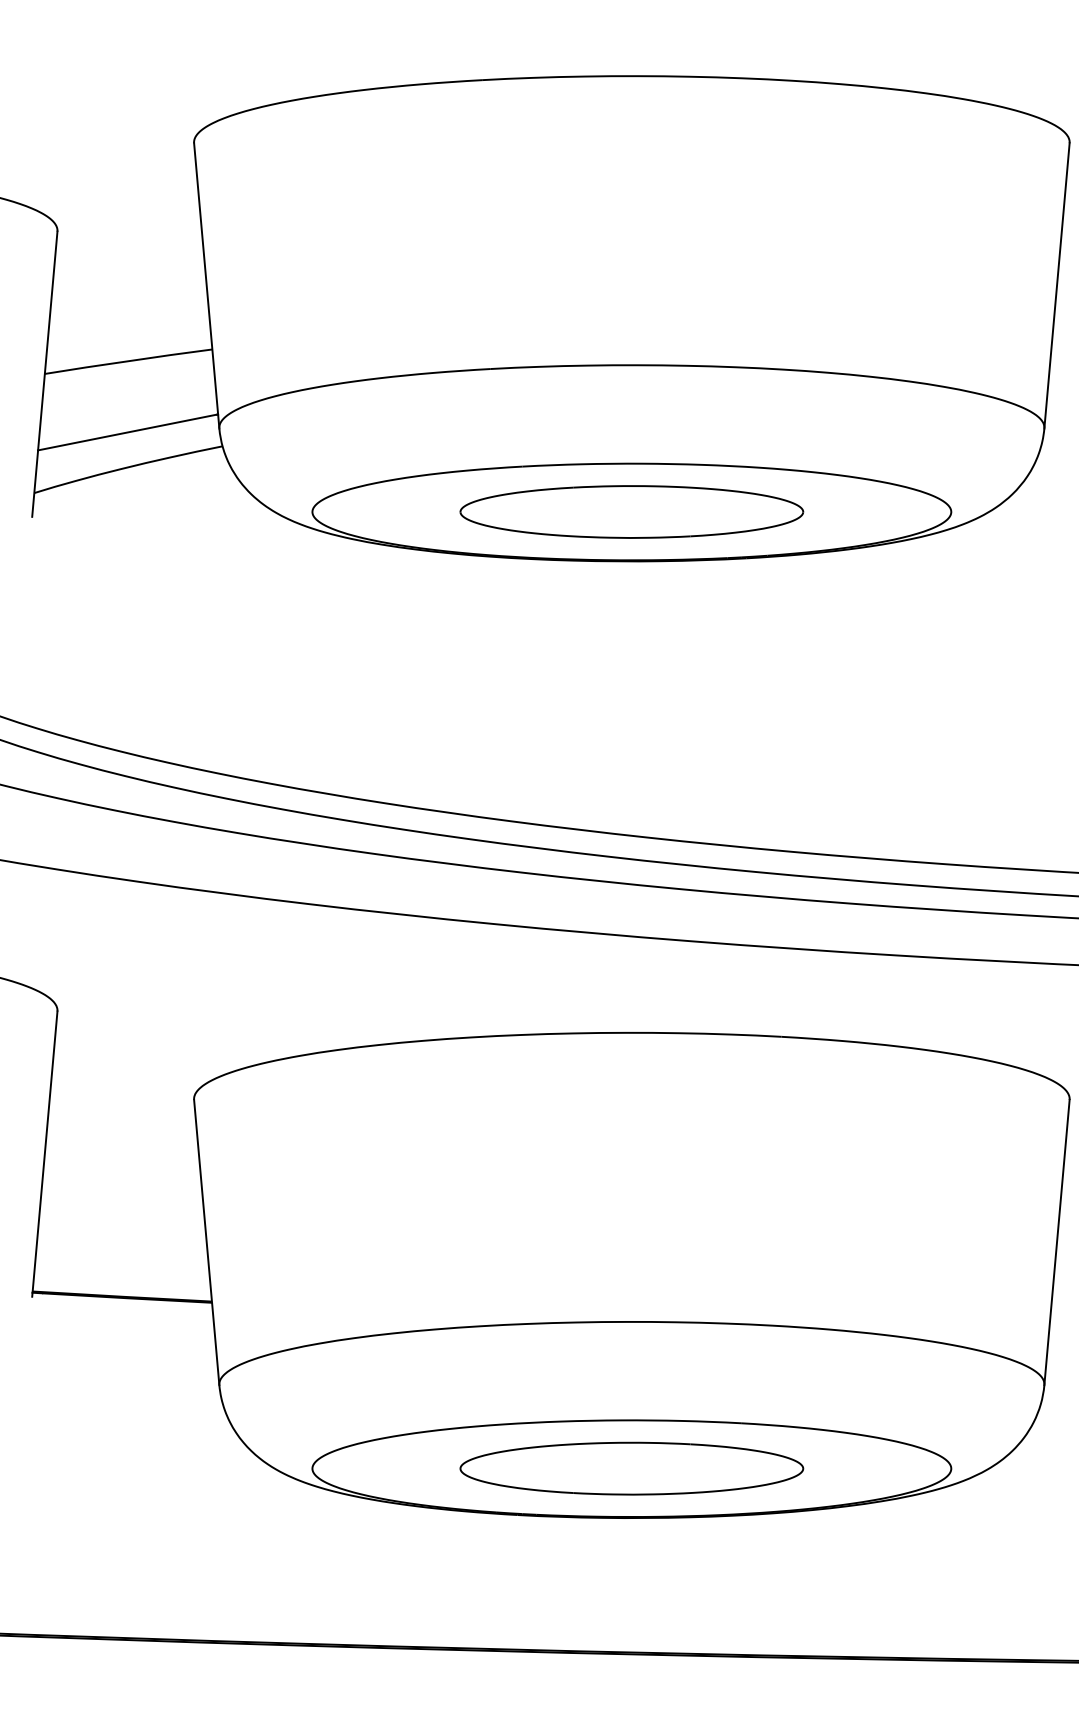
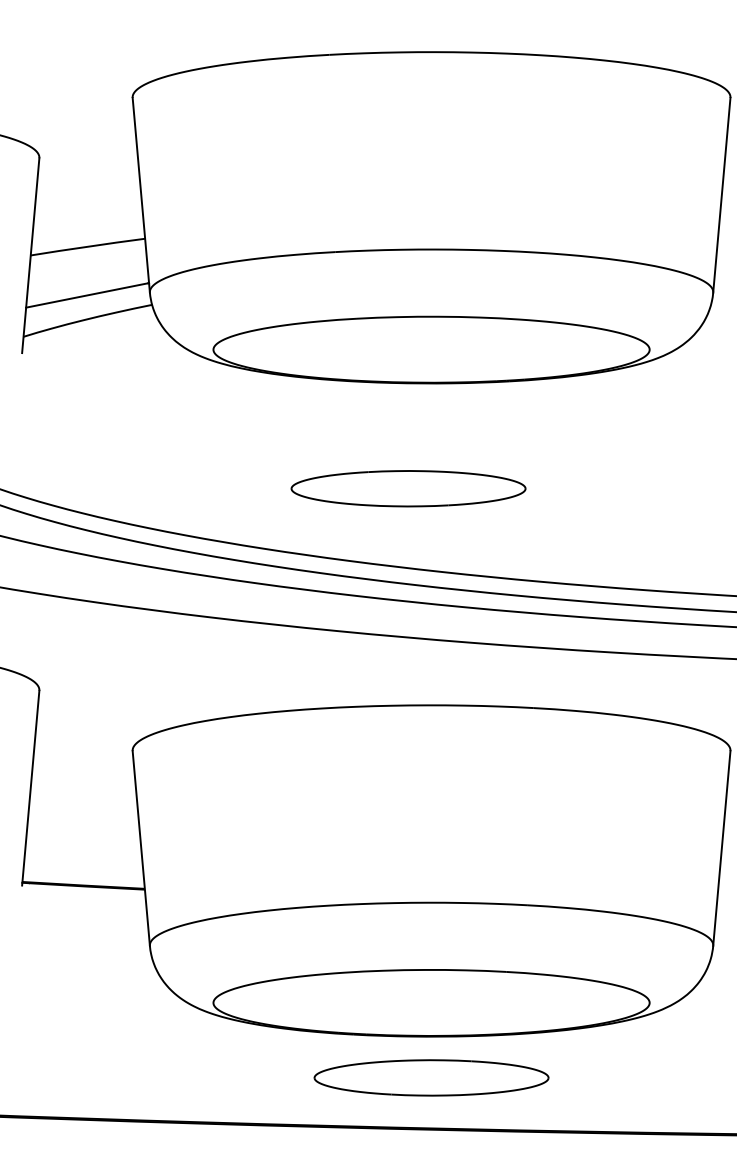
part: (631, 511) -> (408, 488), moved
part: (631, 1468) -> (431, 1077), moved

